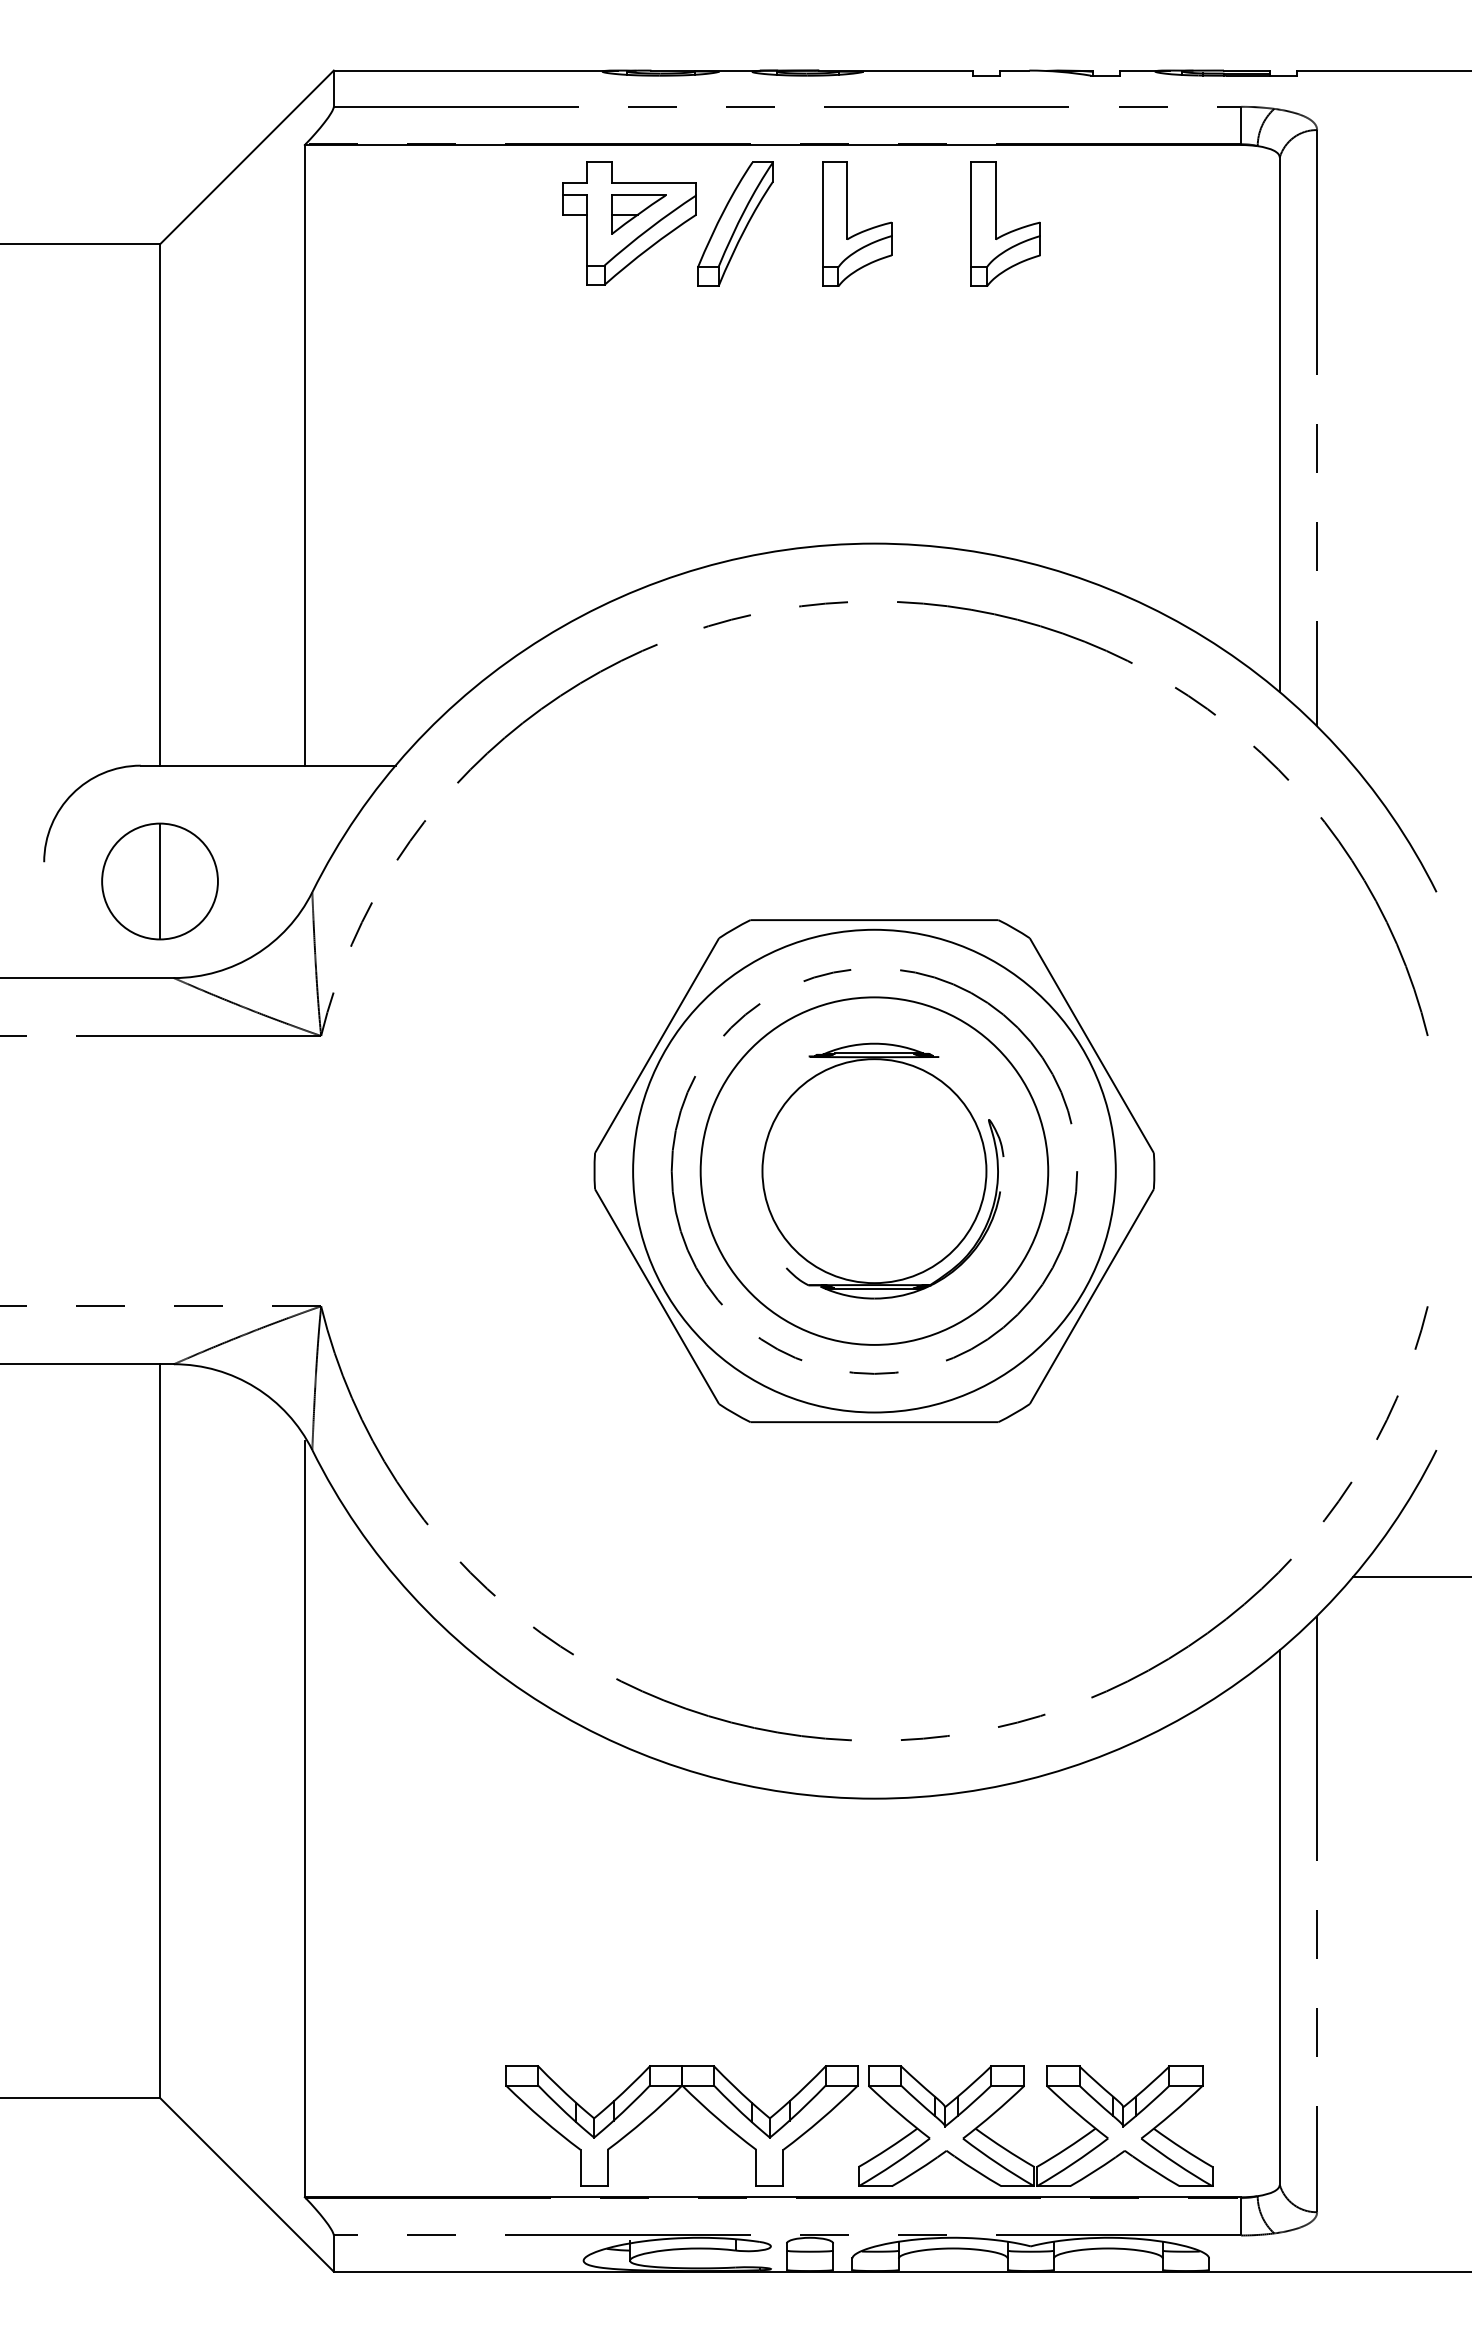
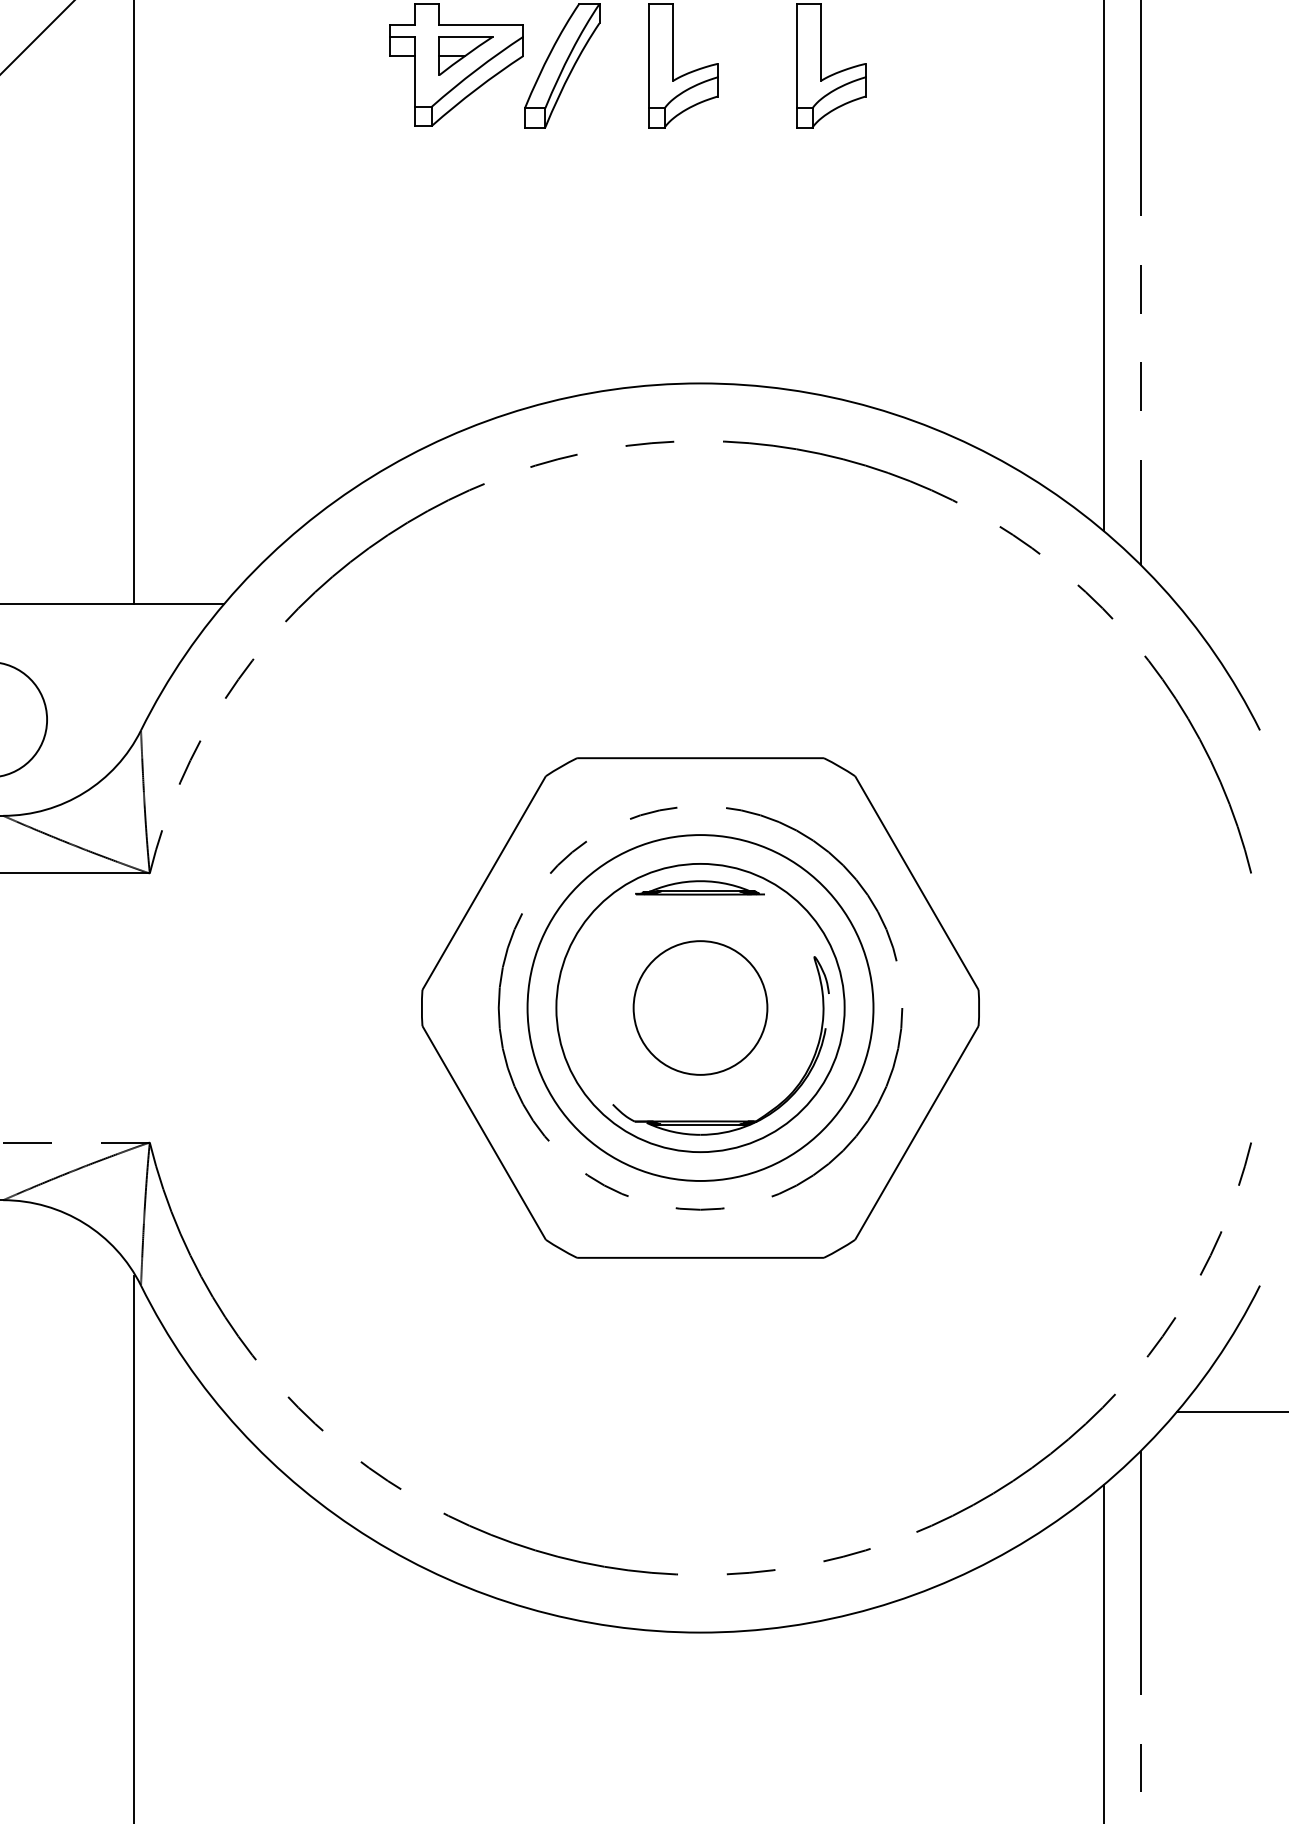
circle: (874, 1170) -> (700, 1007), size x0.6
circle: (874, 1171) -> (700, 1008), size x0.6

